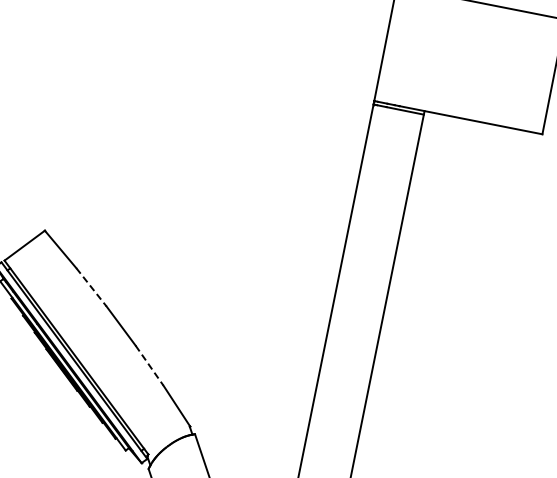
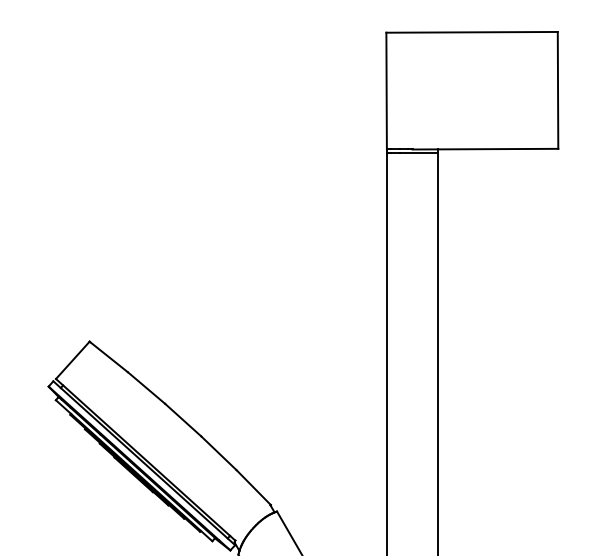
line: (91, 287) -> (146, 388), dashed -> solid
line: (150, 365) -> (219, 453), dashed -> solid

